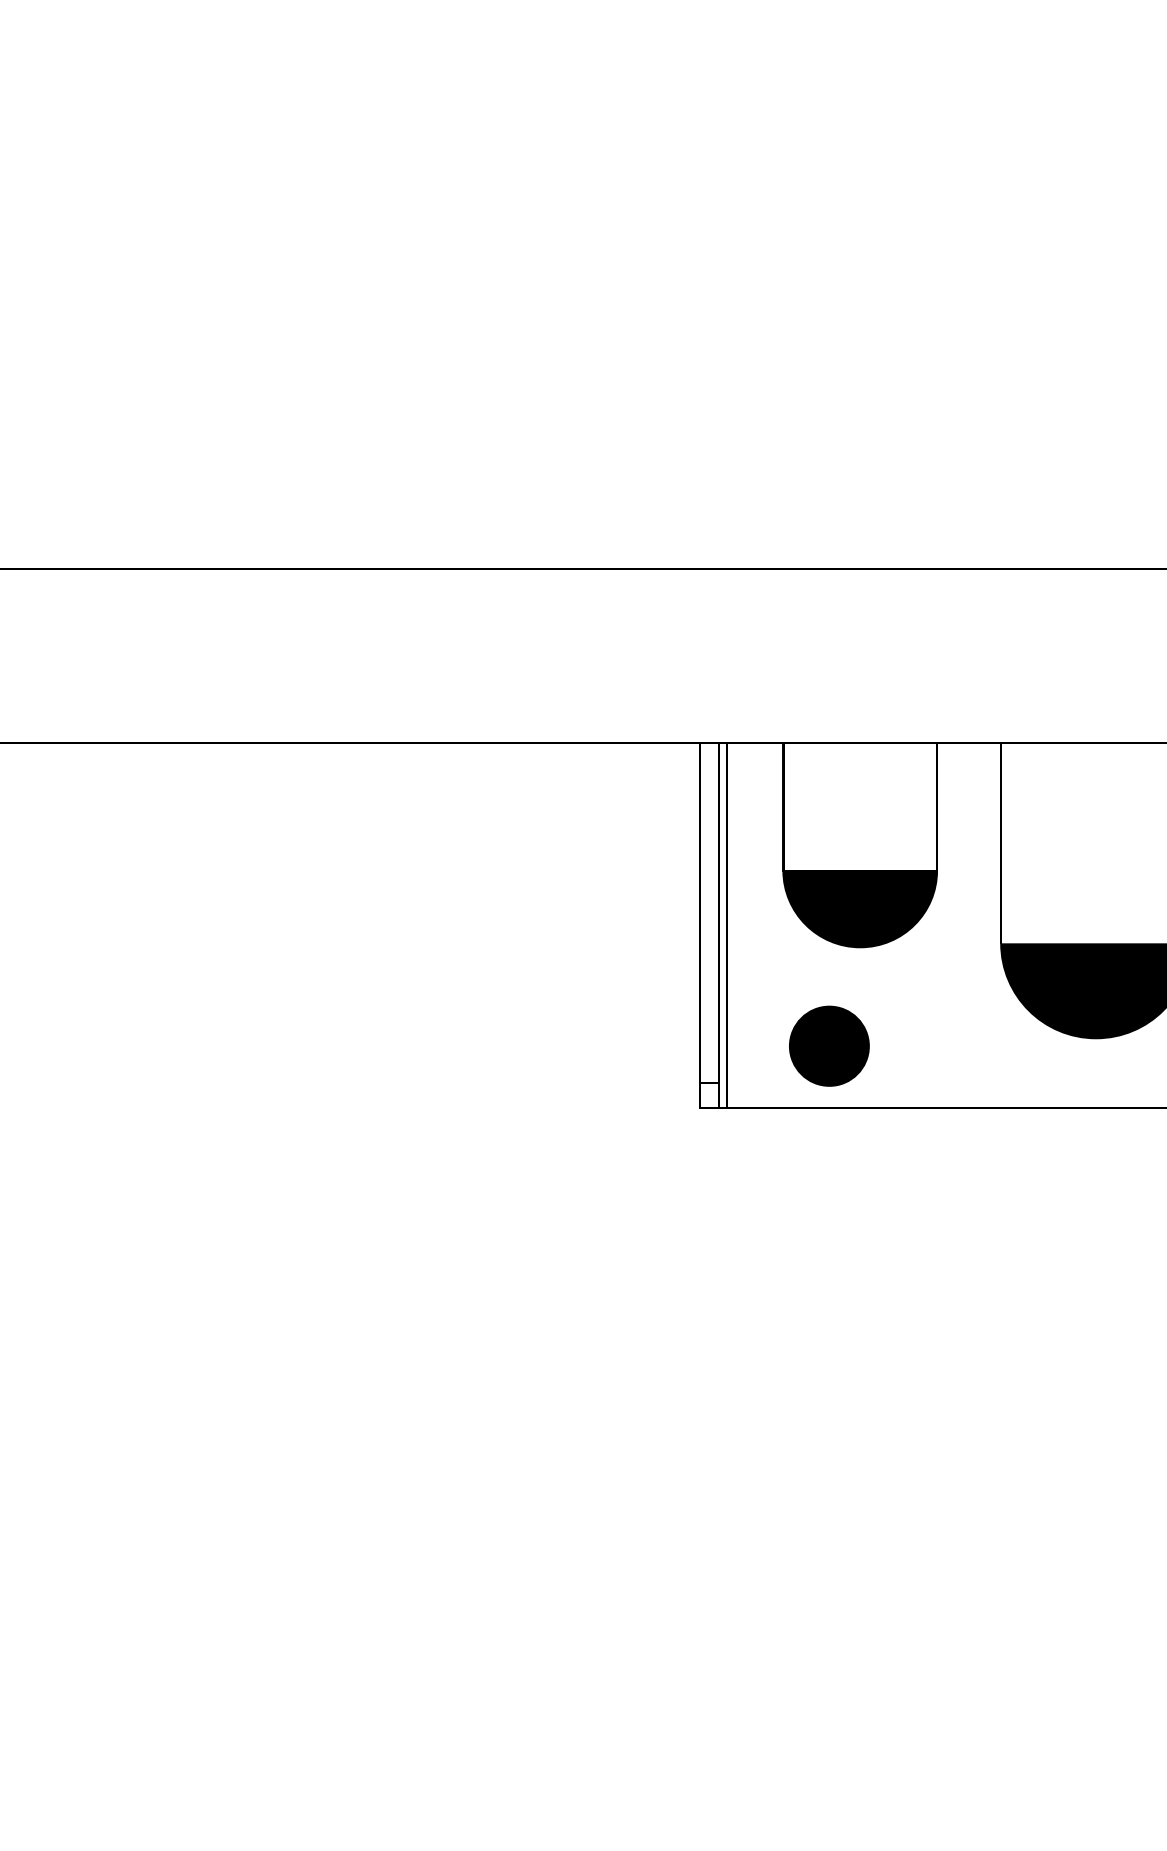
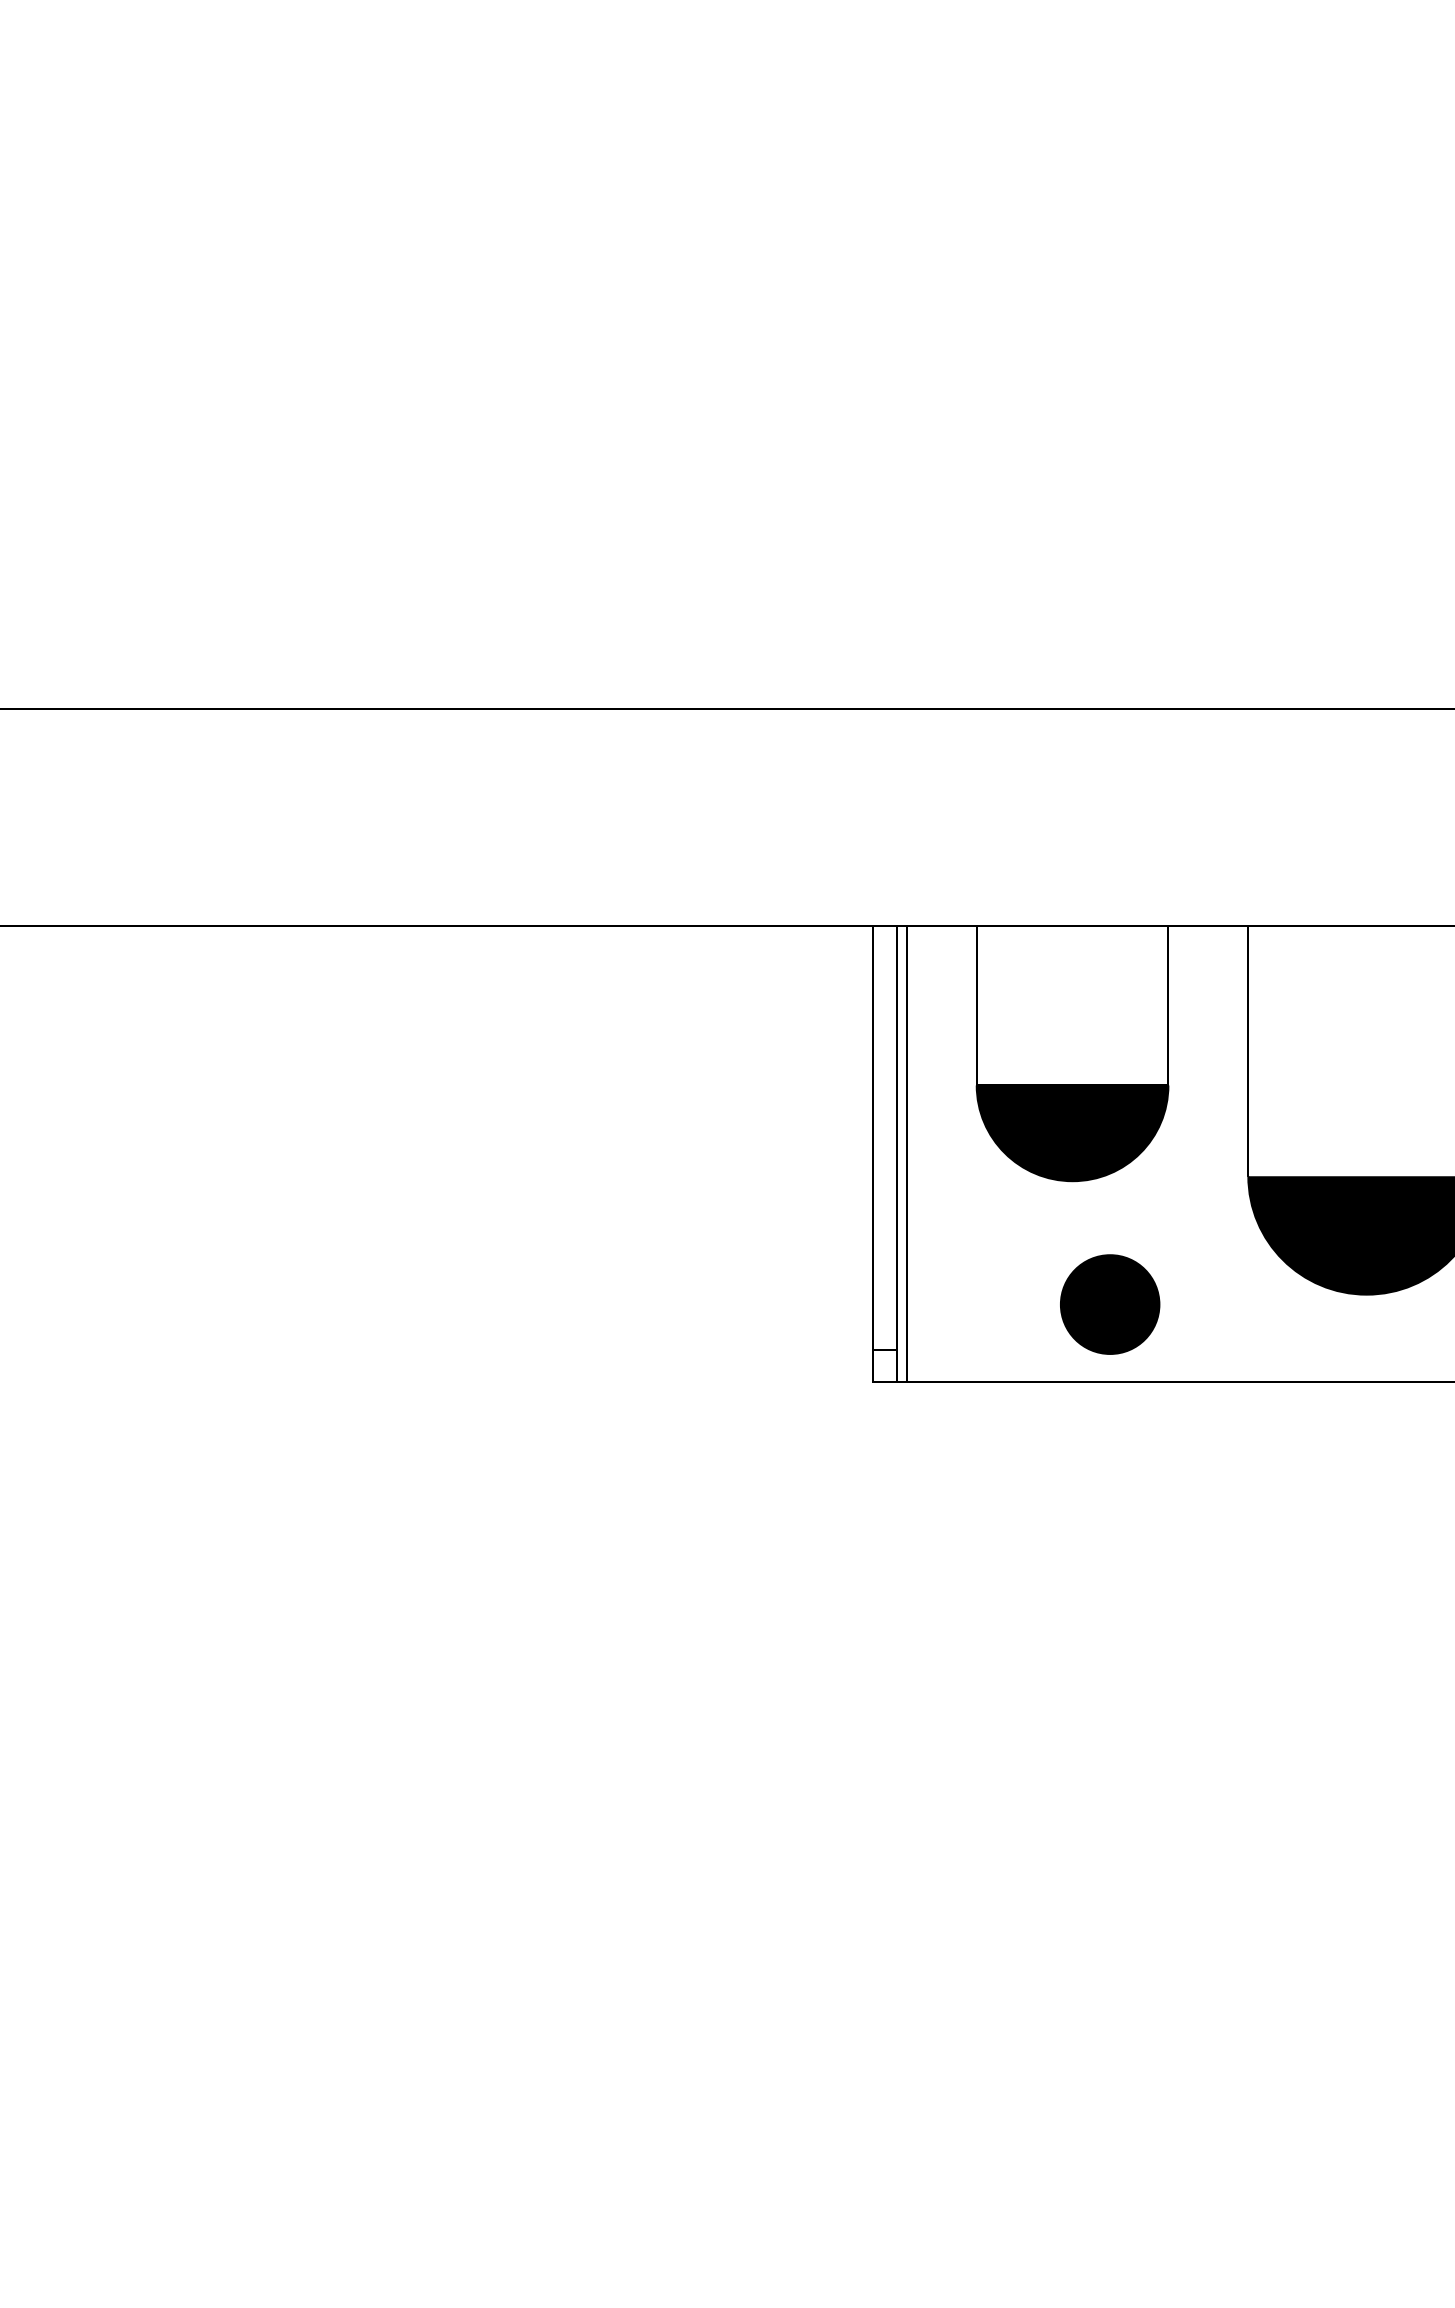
part: (829, 1046) -> (1110, 1304), moved

